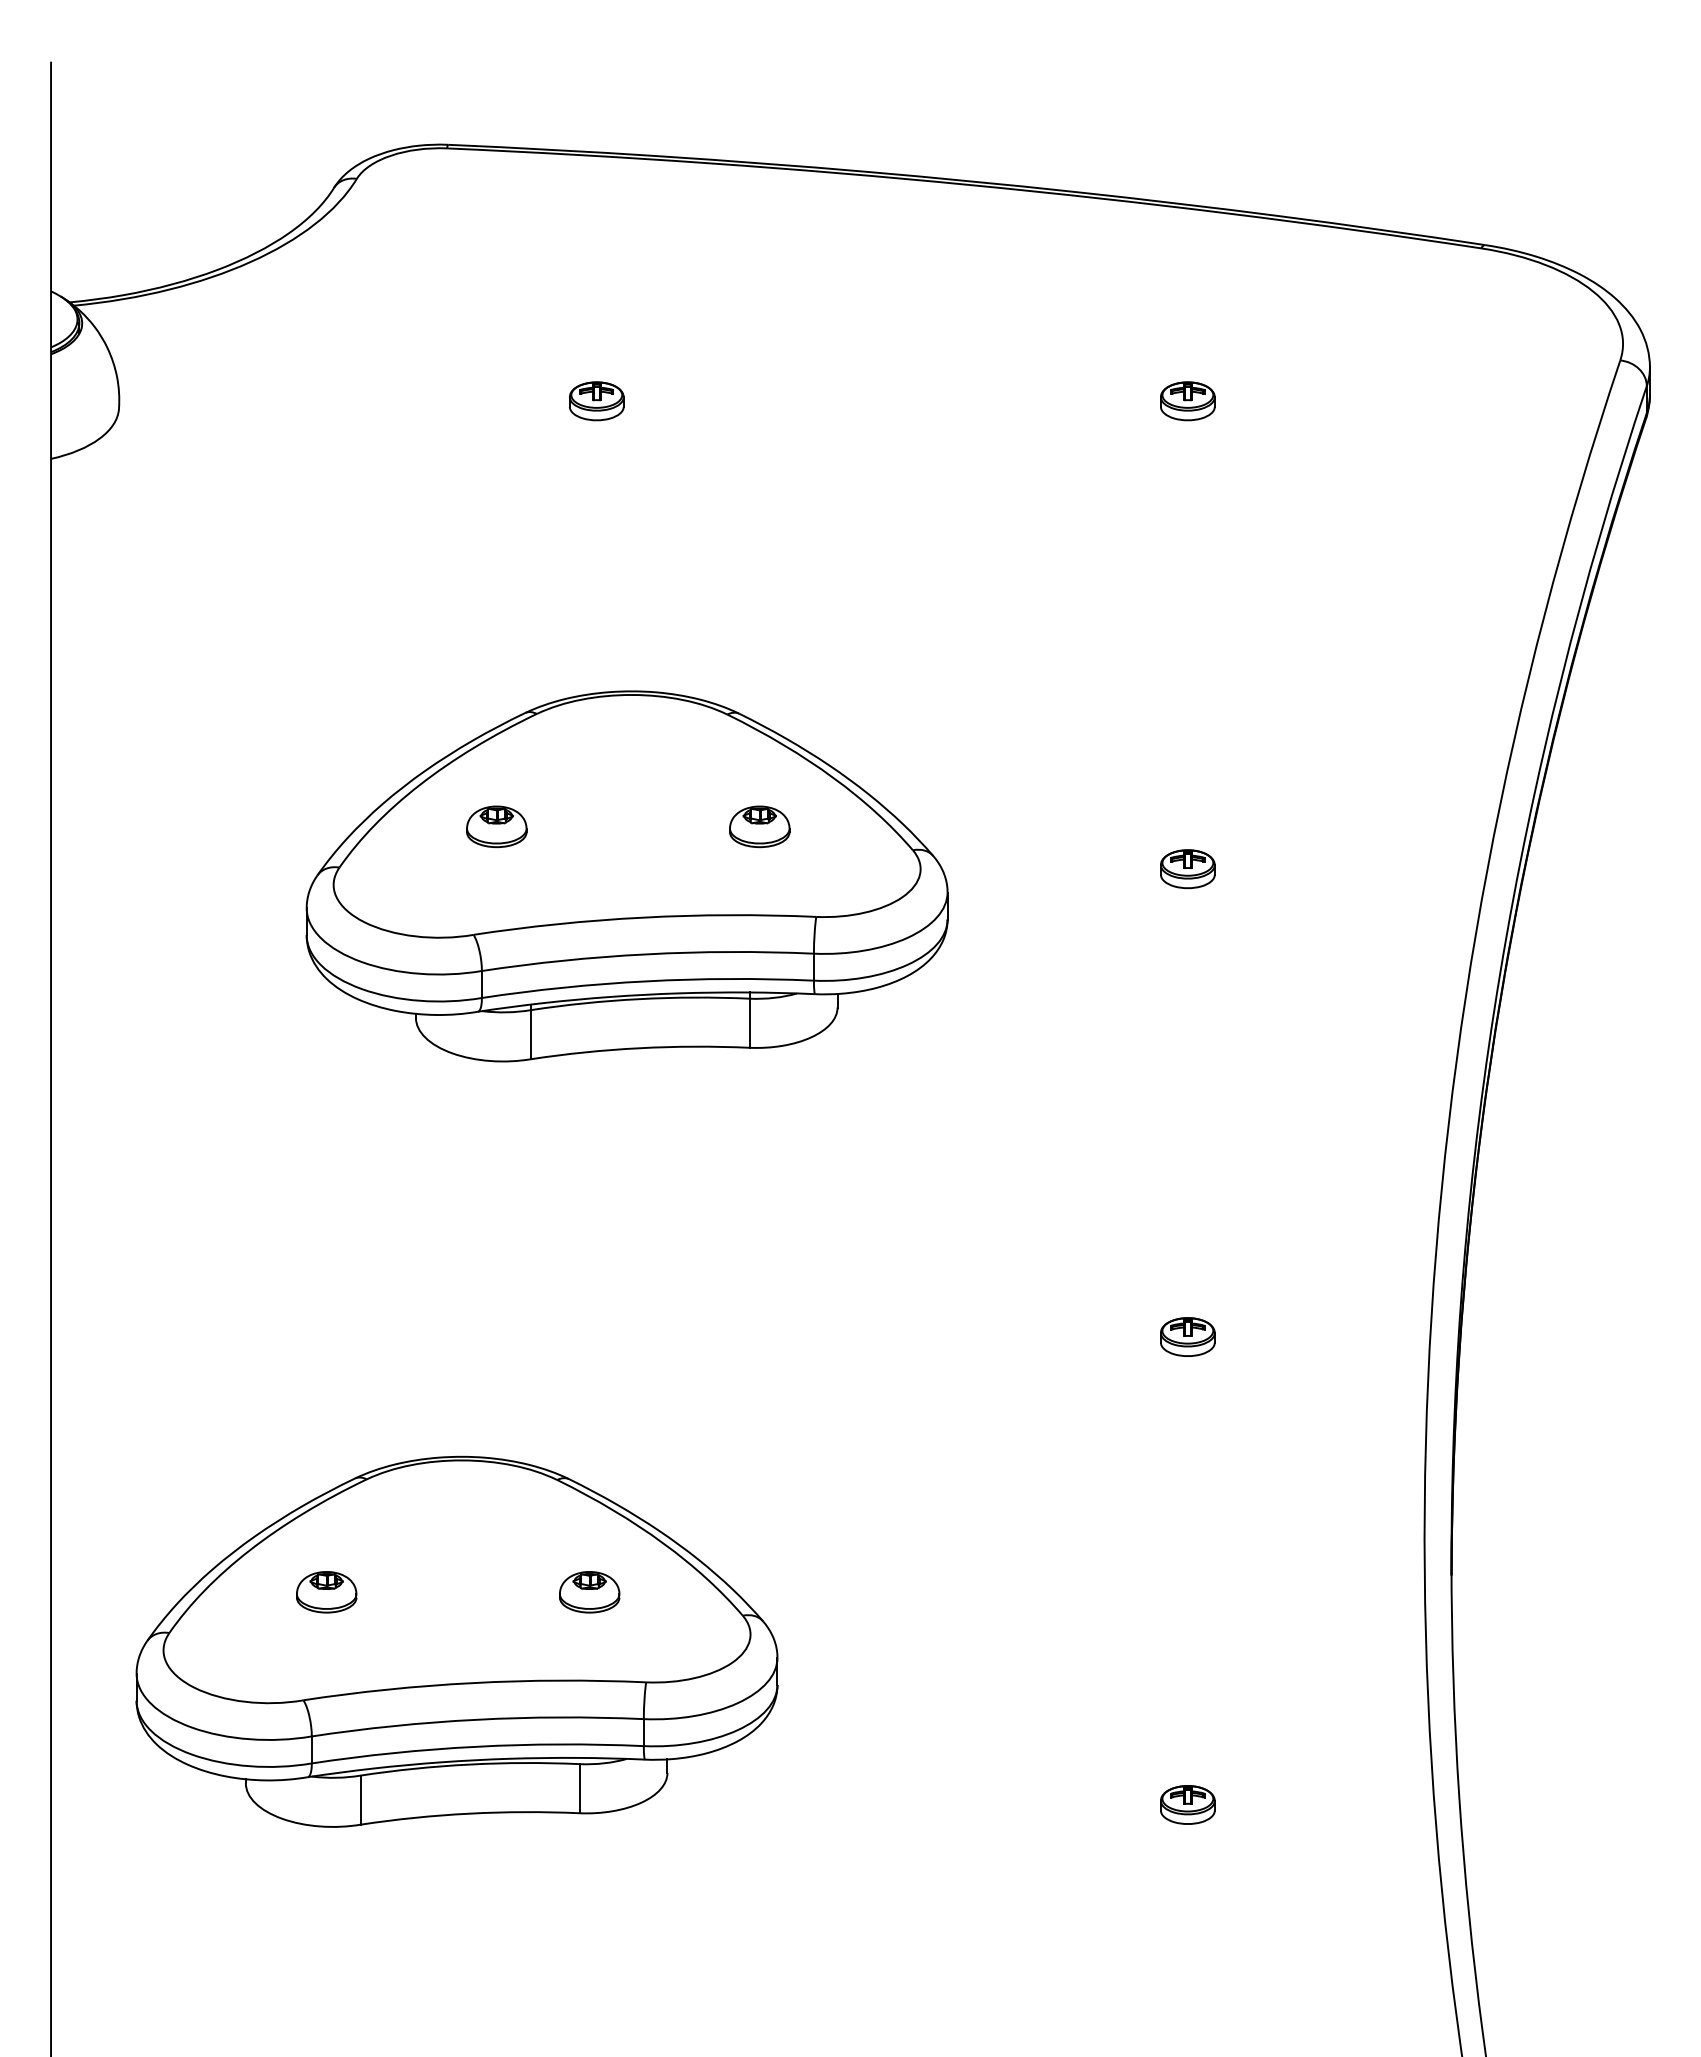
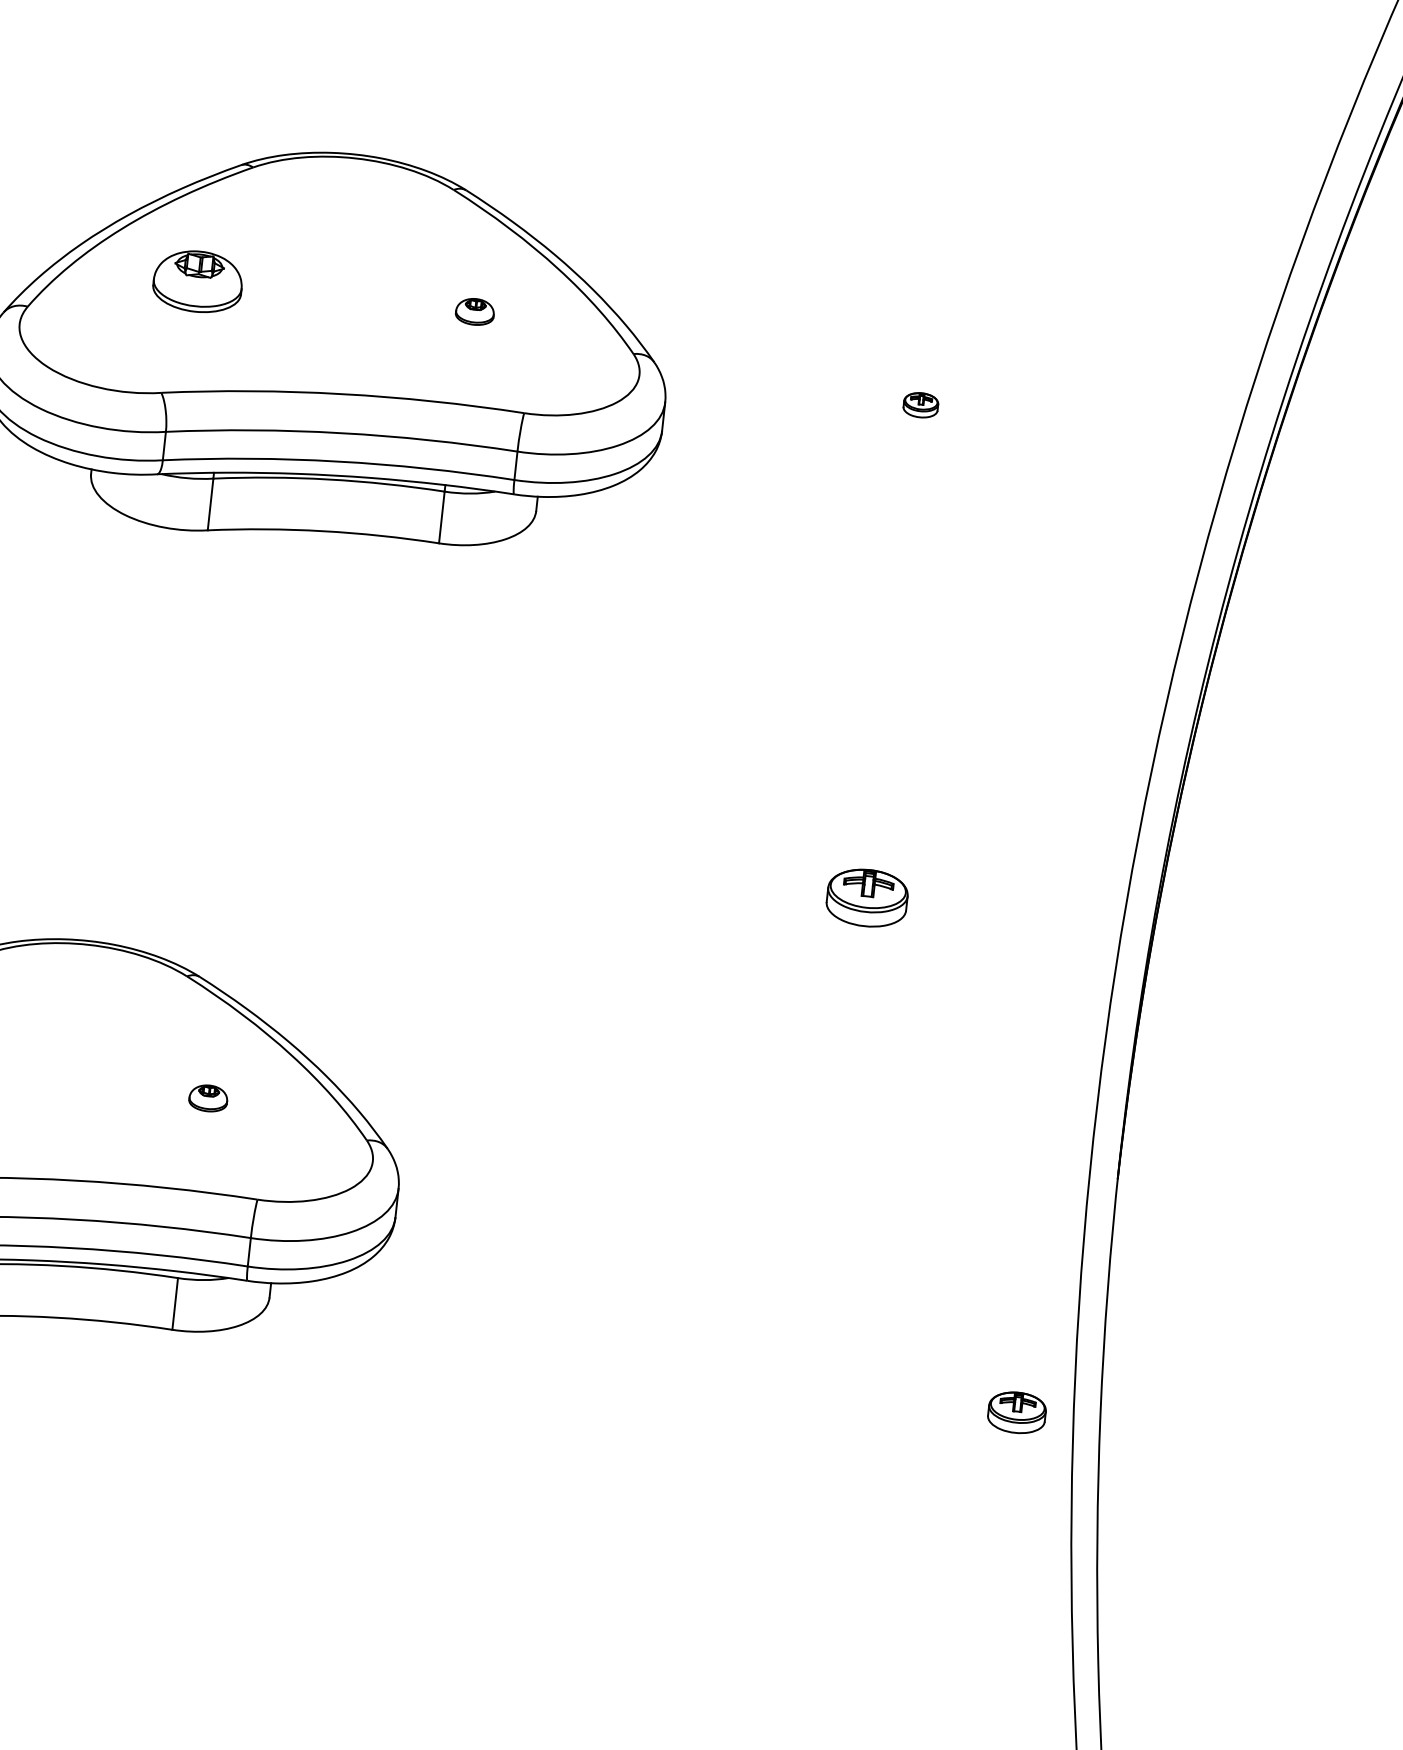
part: (496, 826) -> (197, 281), size x1.4
part: (759, 826) -> (474, 311), size x0.6
part: (1187, 868) -> (920, 404), size x0.6
part: (1187, 1336) -> (867, 897), size x1.4
part: (589, 1592) -> (208, 1098), size x0.6
part: (1187, 1804) -> (1016, 1412), moved

